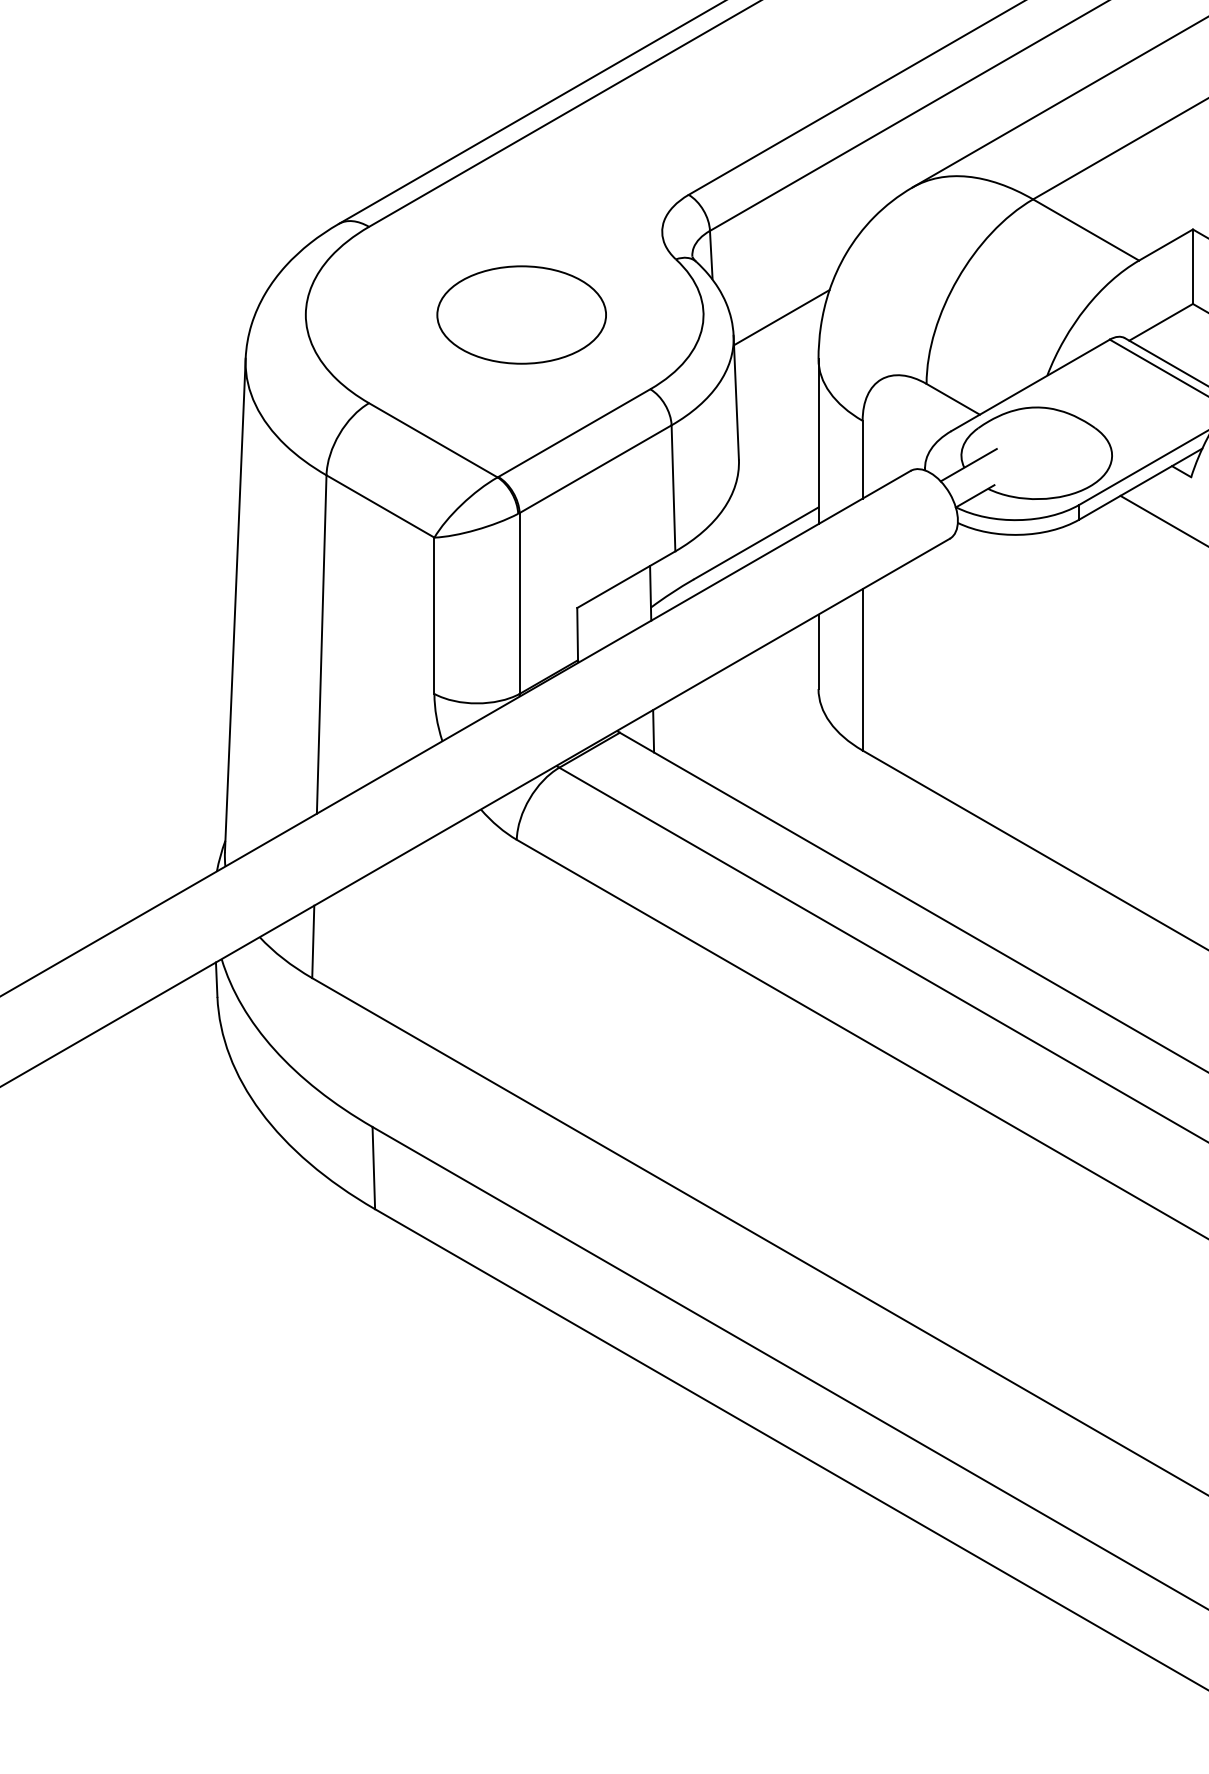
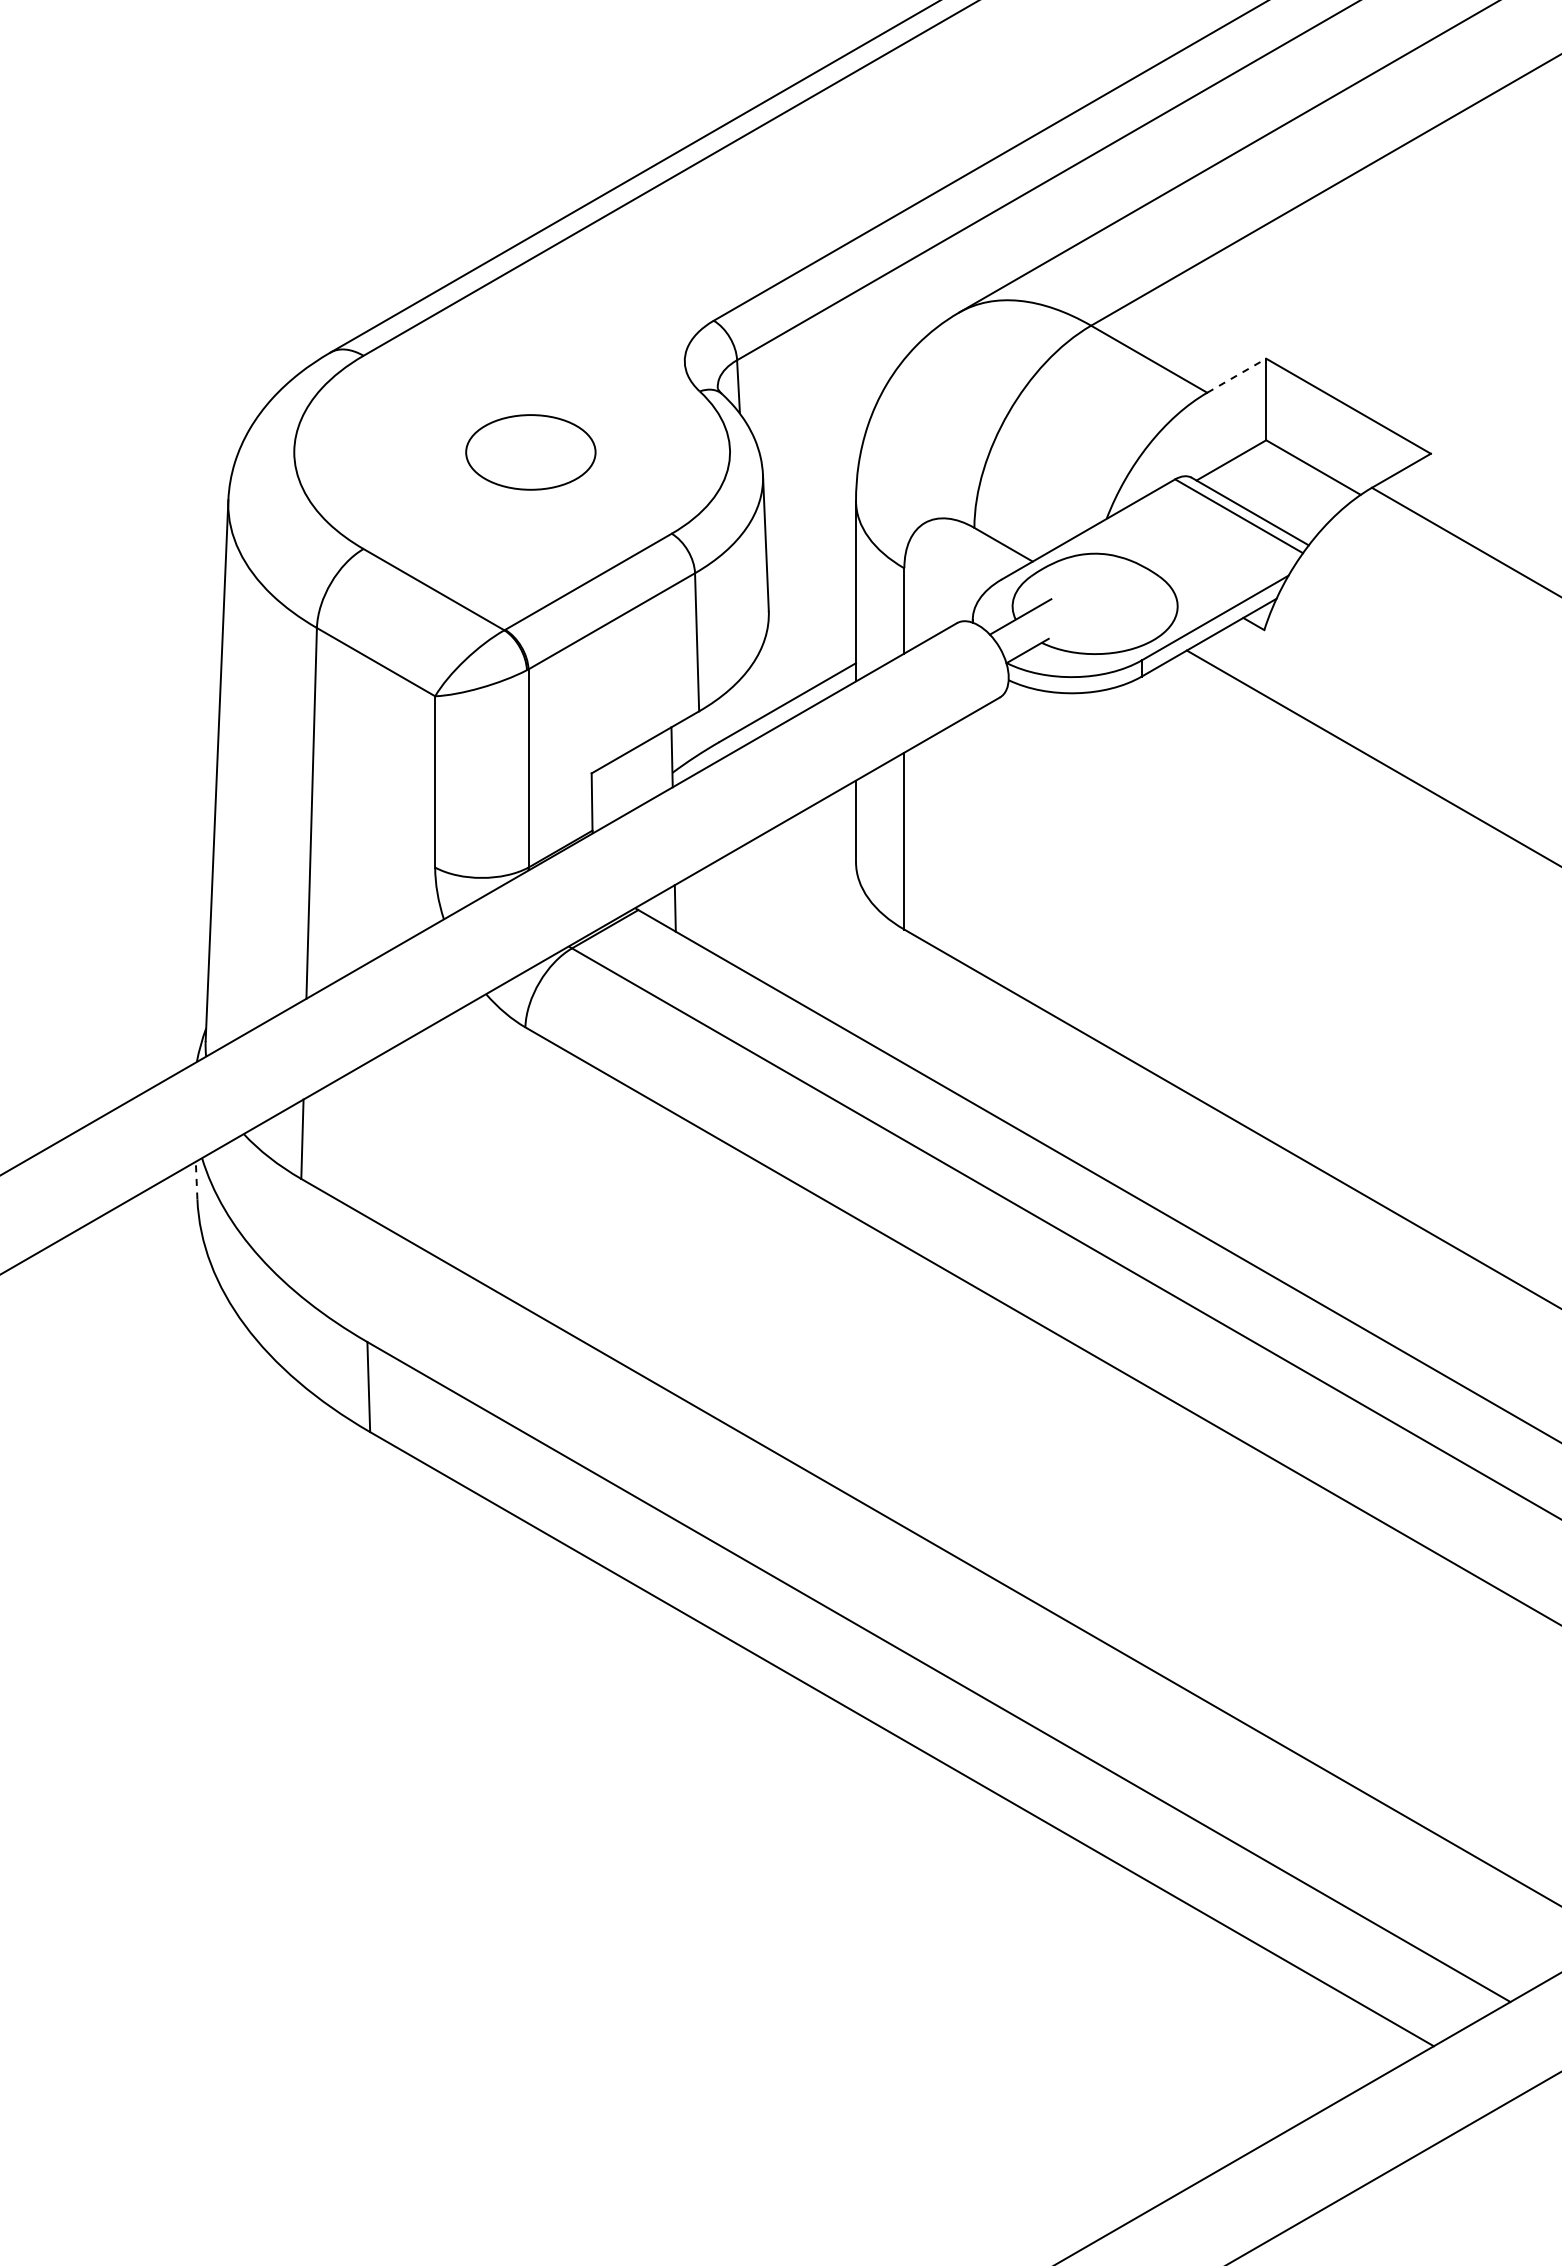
line: (1166, 244) -> (1237, 375), solid -> dashed
part: (521, 315) -> (530, 452), size x0.7
line: (781, 317) -> (815, 455), removed
line: (216, 979) -> (196, 1180), solid -> dashed

